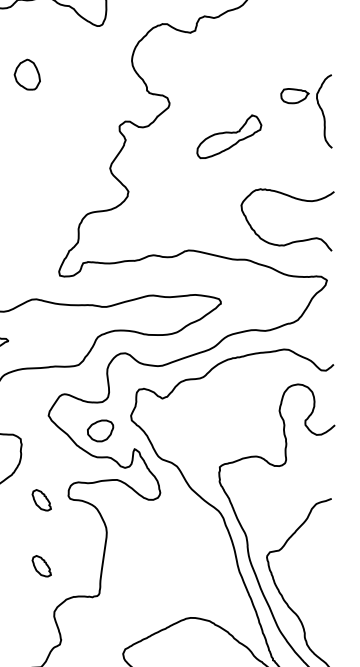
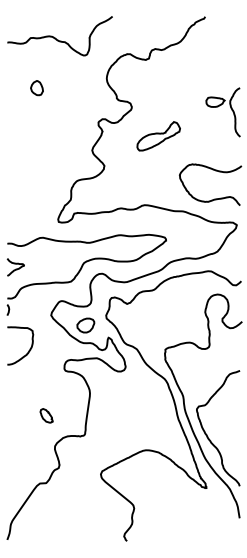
part: (26, 75) -> (36, 88), size x0.71
part: (228, 137) -> (158, 136), moved
part: (41, 499) -> (46, 371), removed

